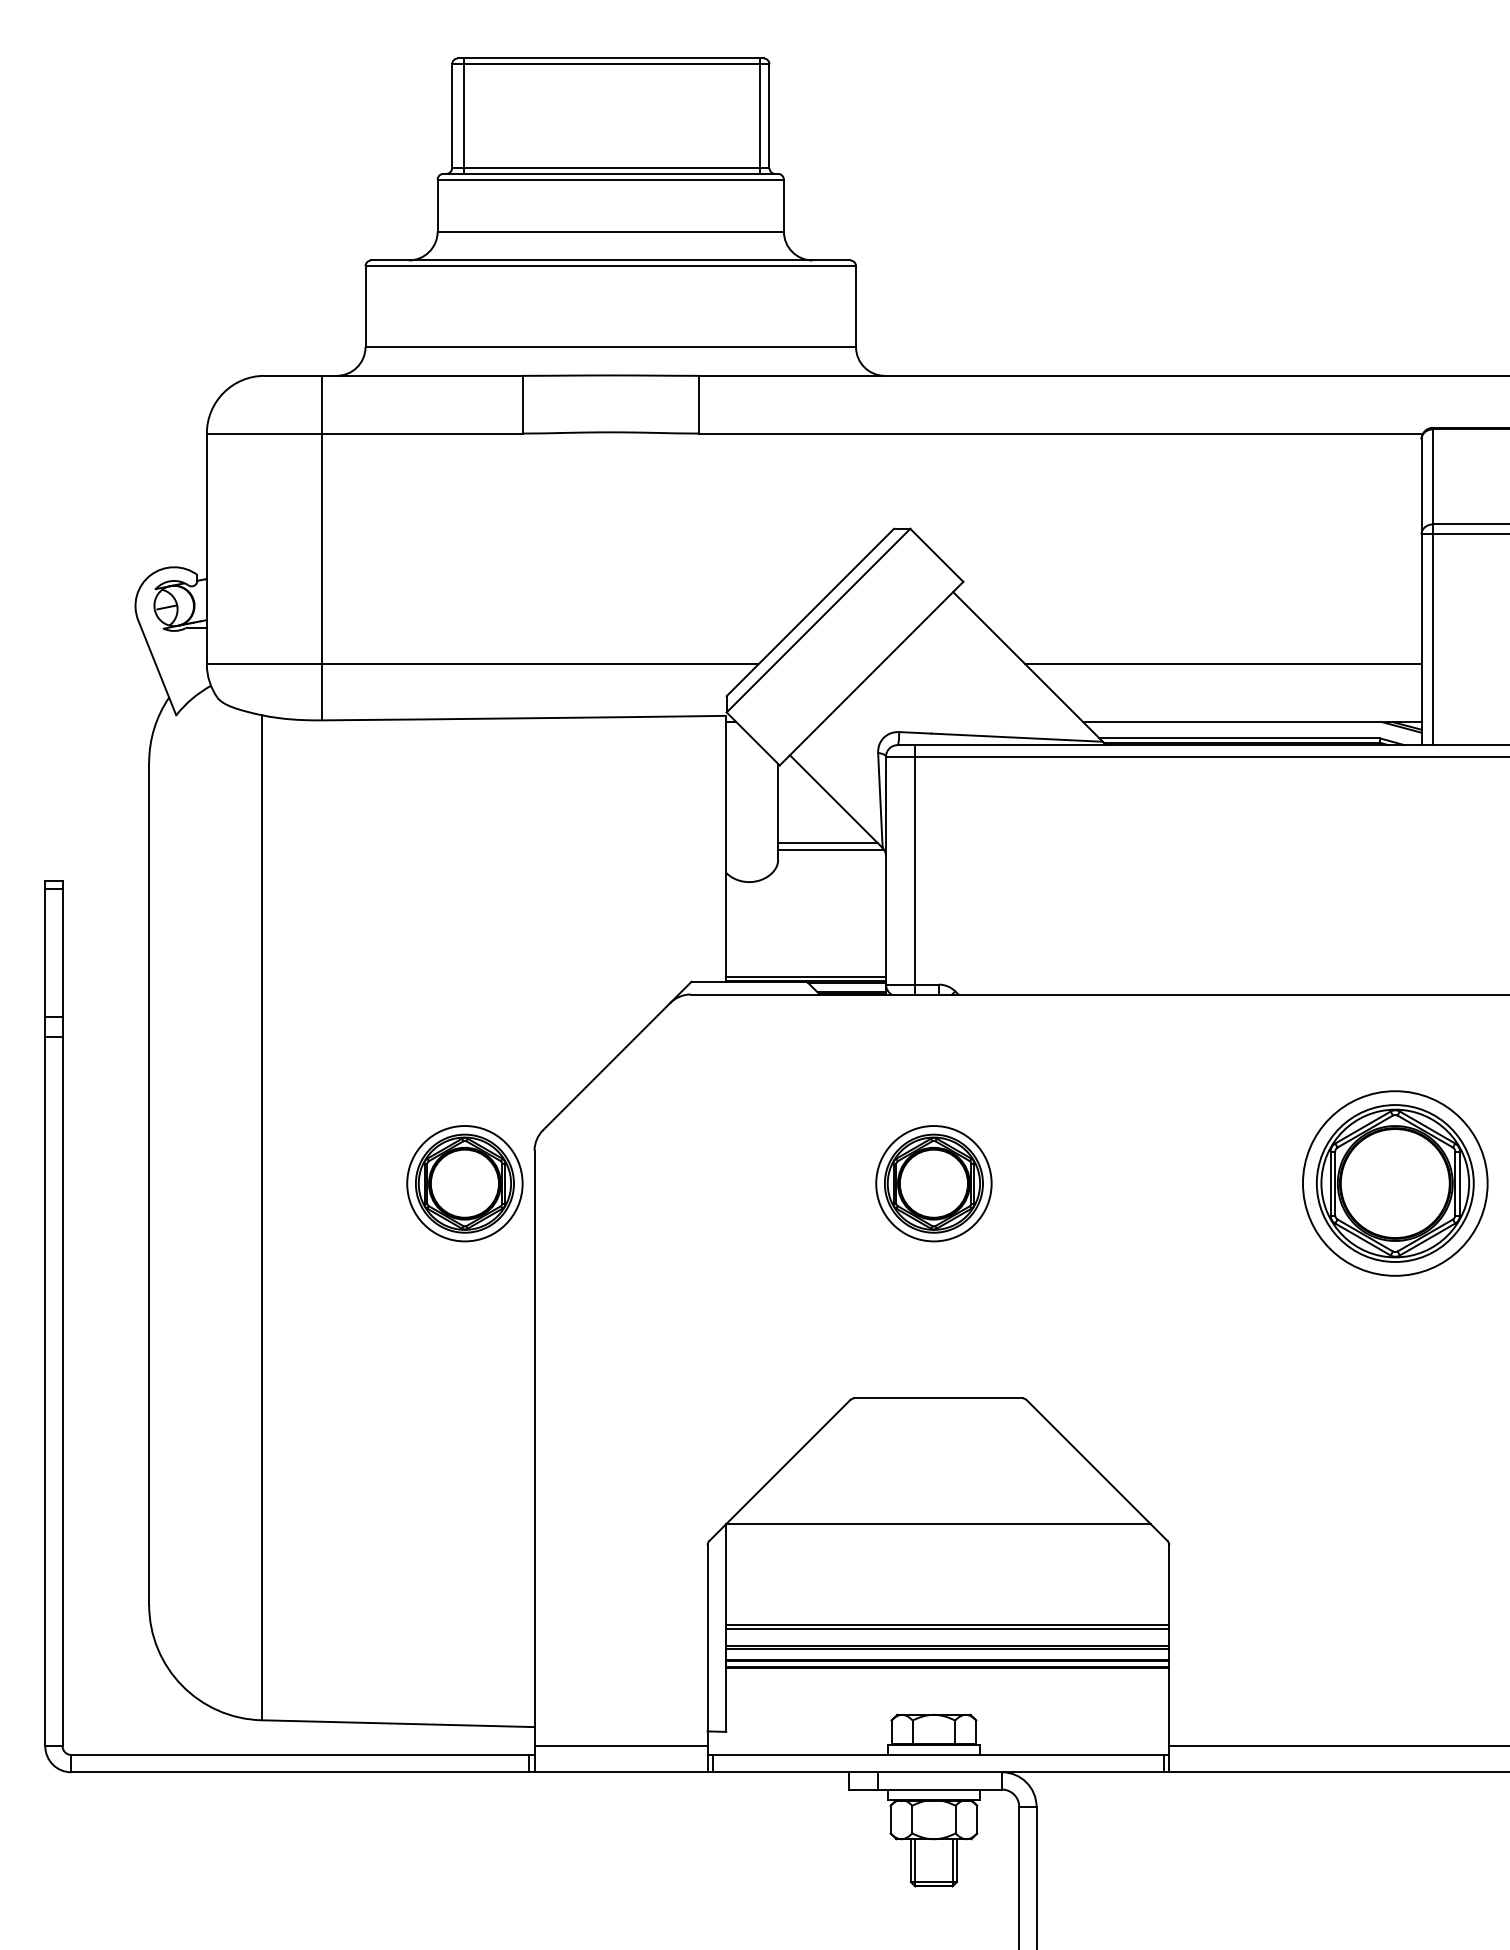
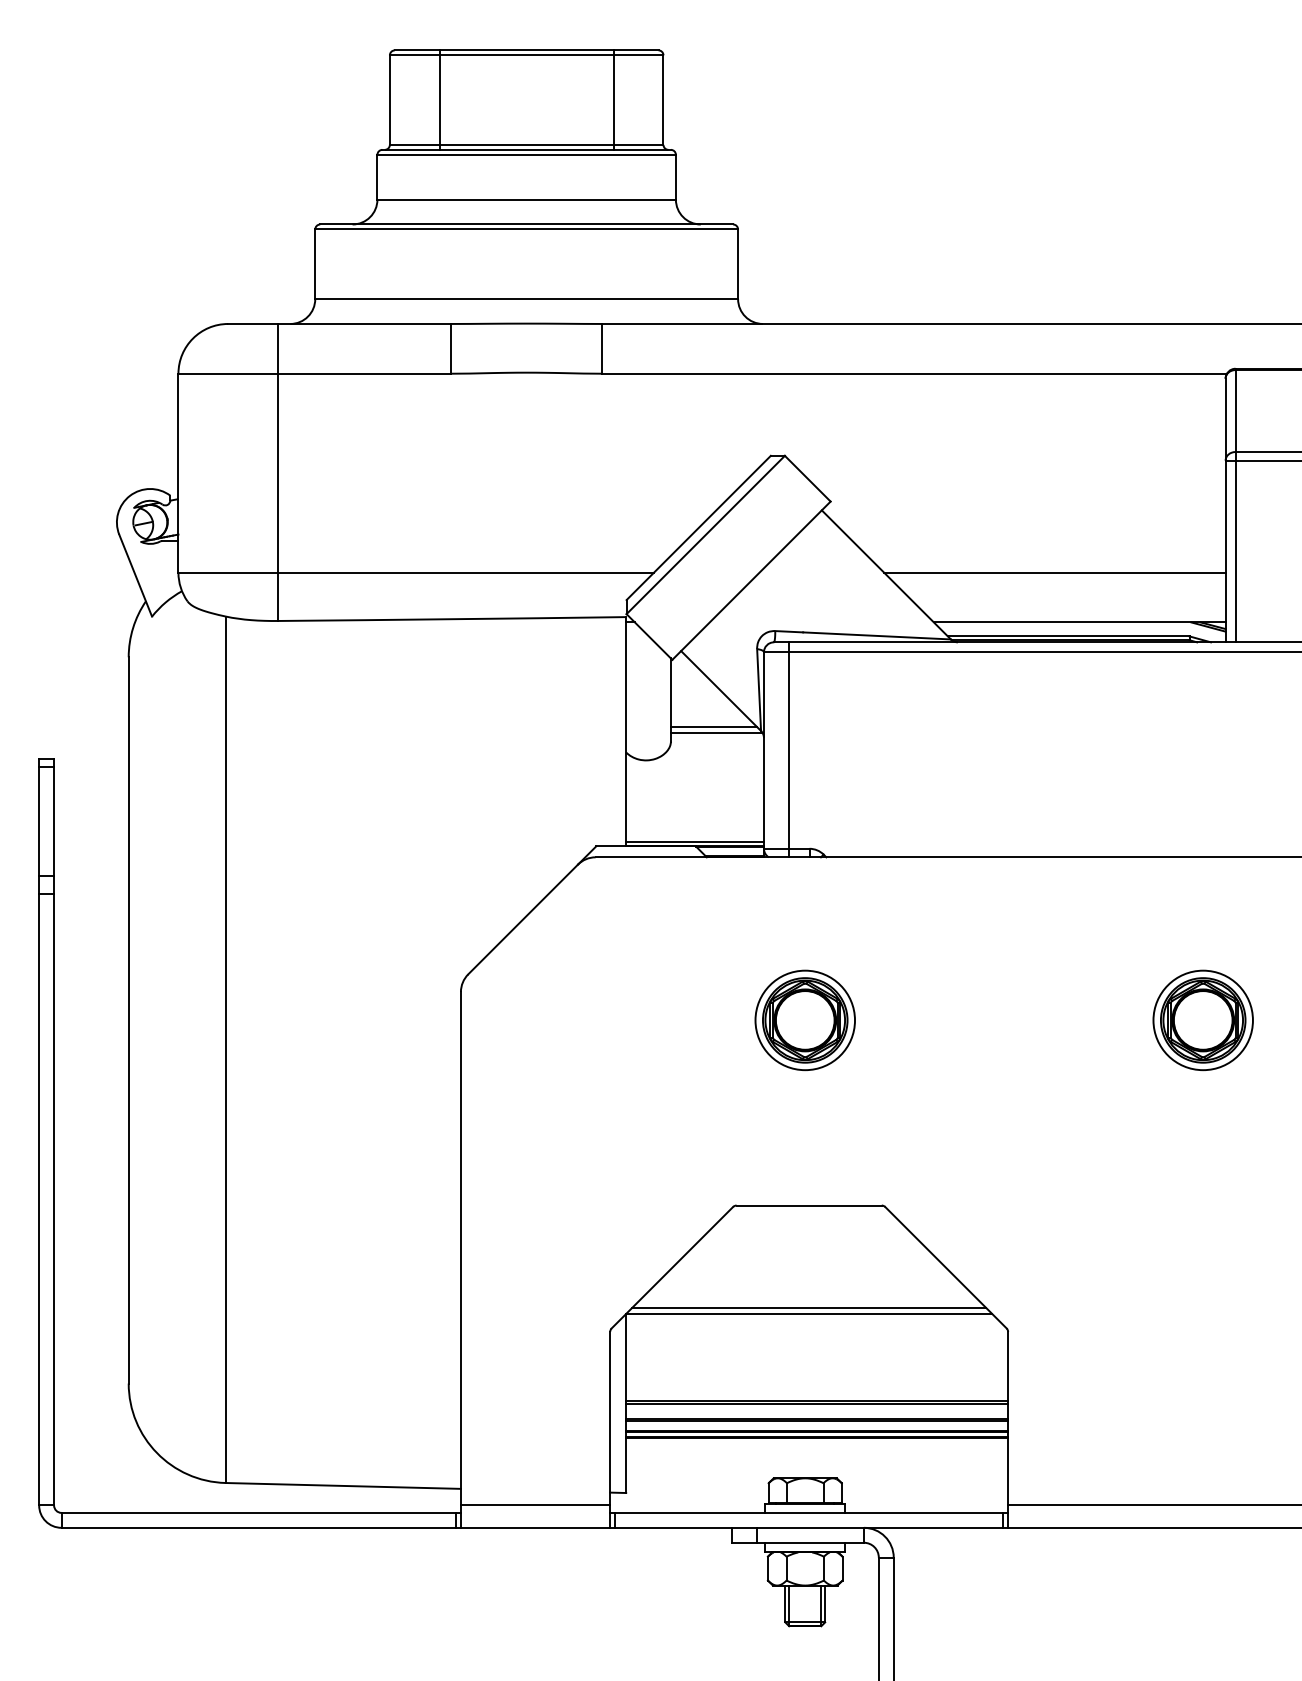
line: (463, 115) -> (439, 99), moved
line: (759, 115) -> (613, 99), moved
part: (464, 1183) -> (400, 1020), removed
part: (1395, 1183) -> (1203, 1020), size x0.62
line: (938, 1517) -> (809, 1308), added

